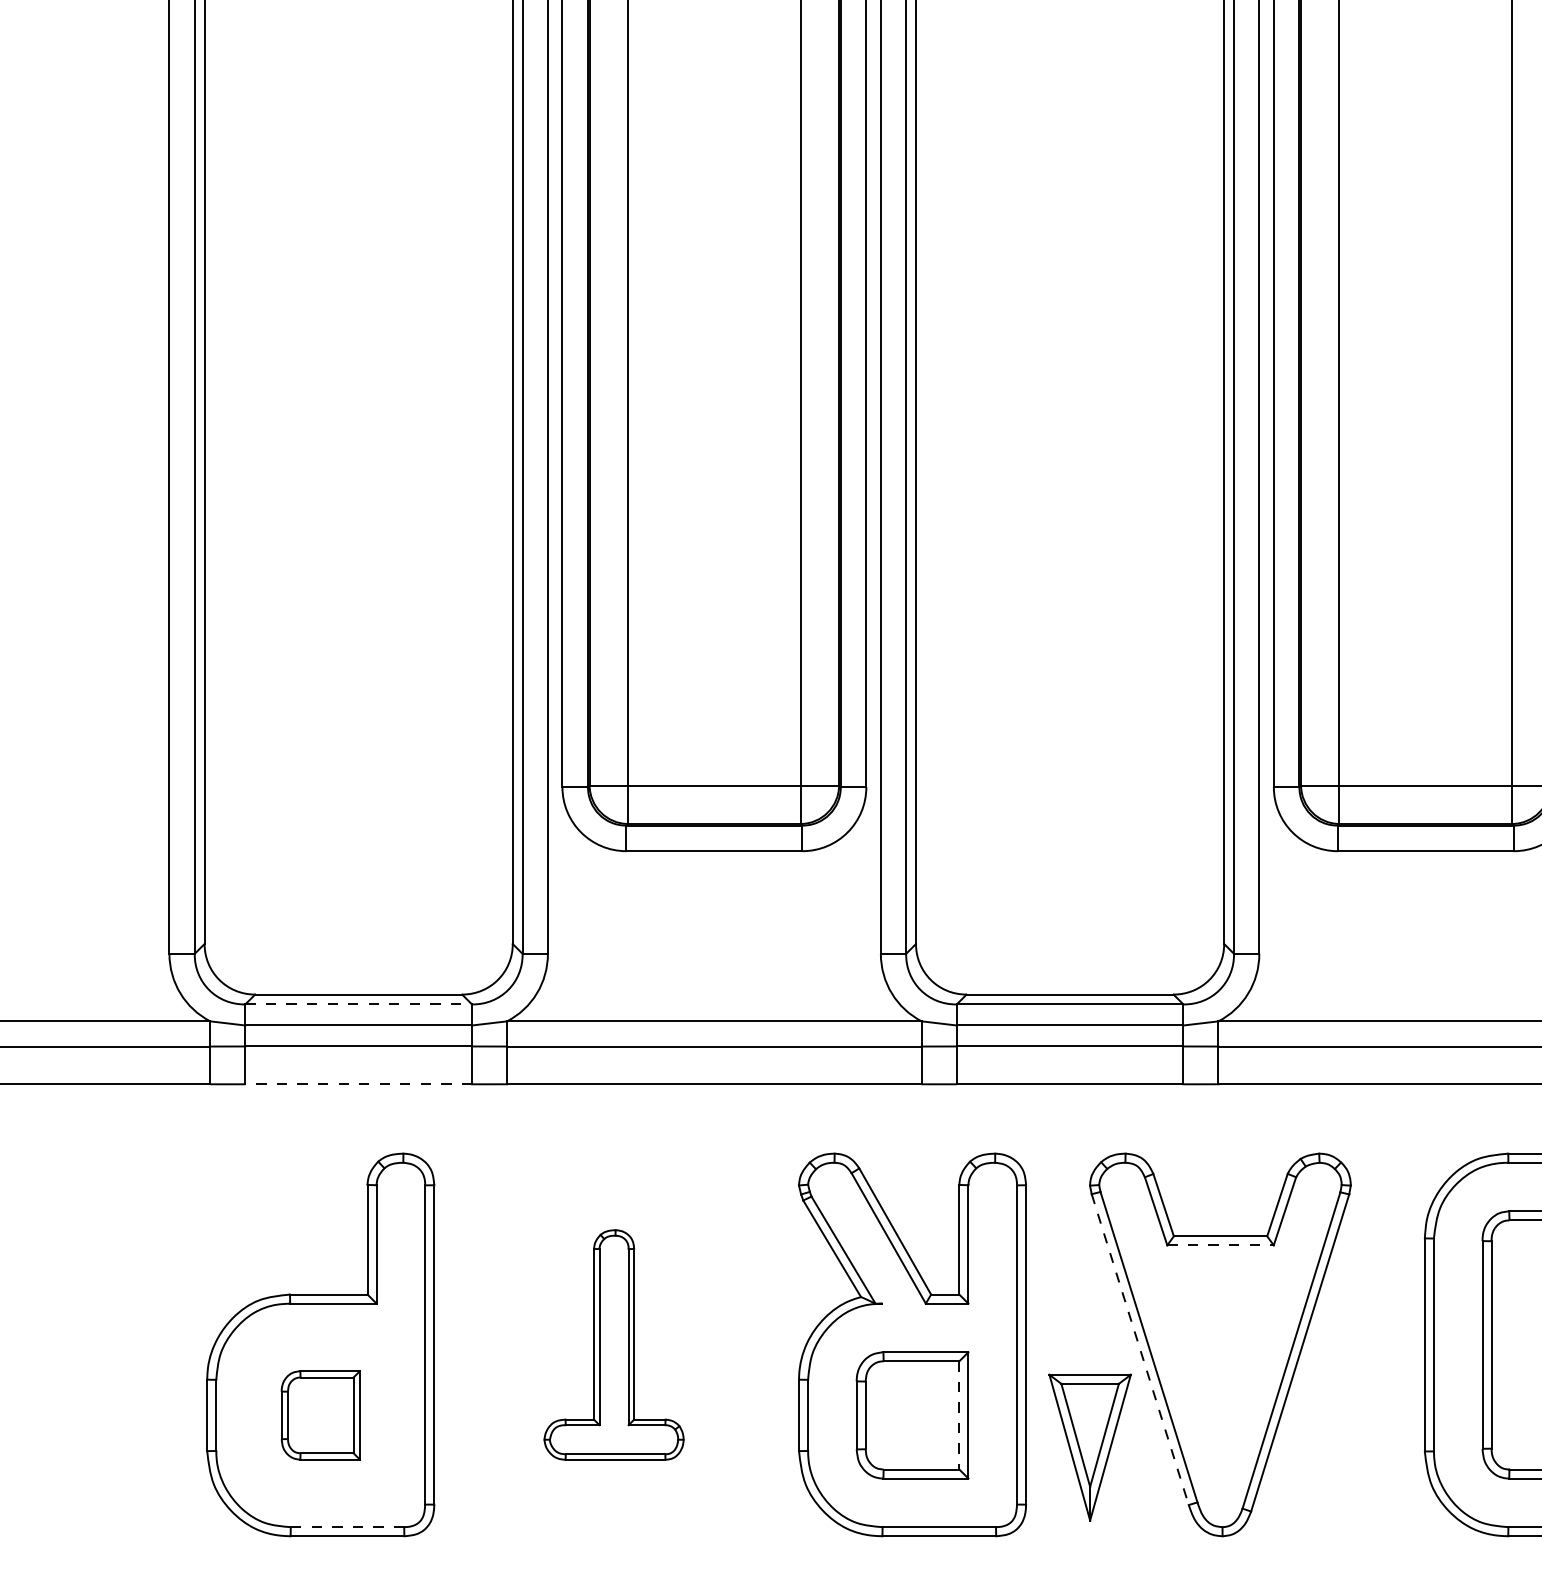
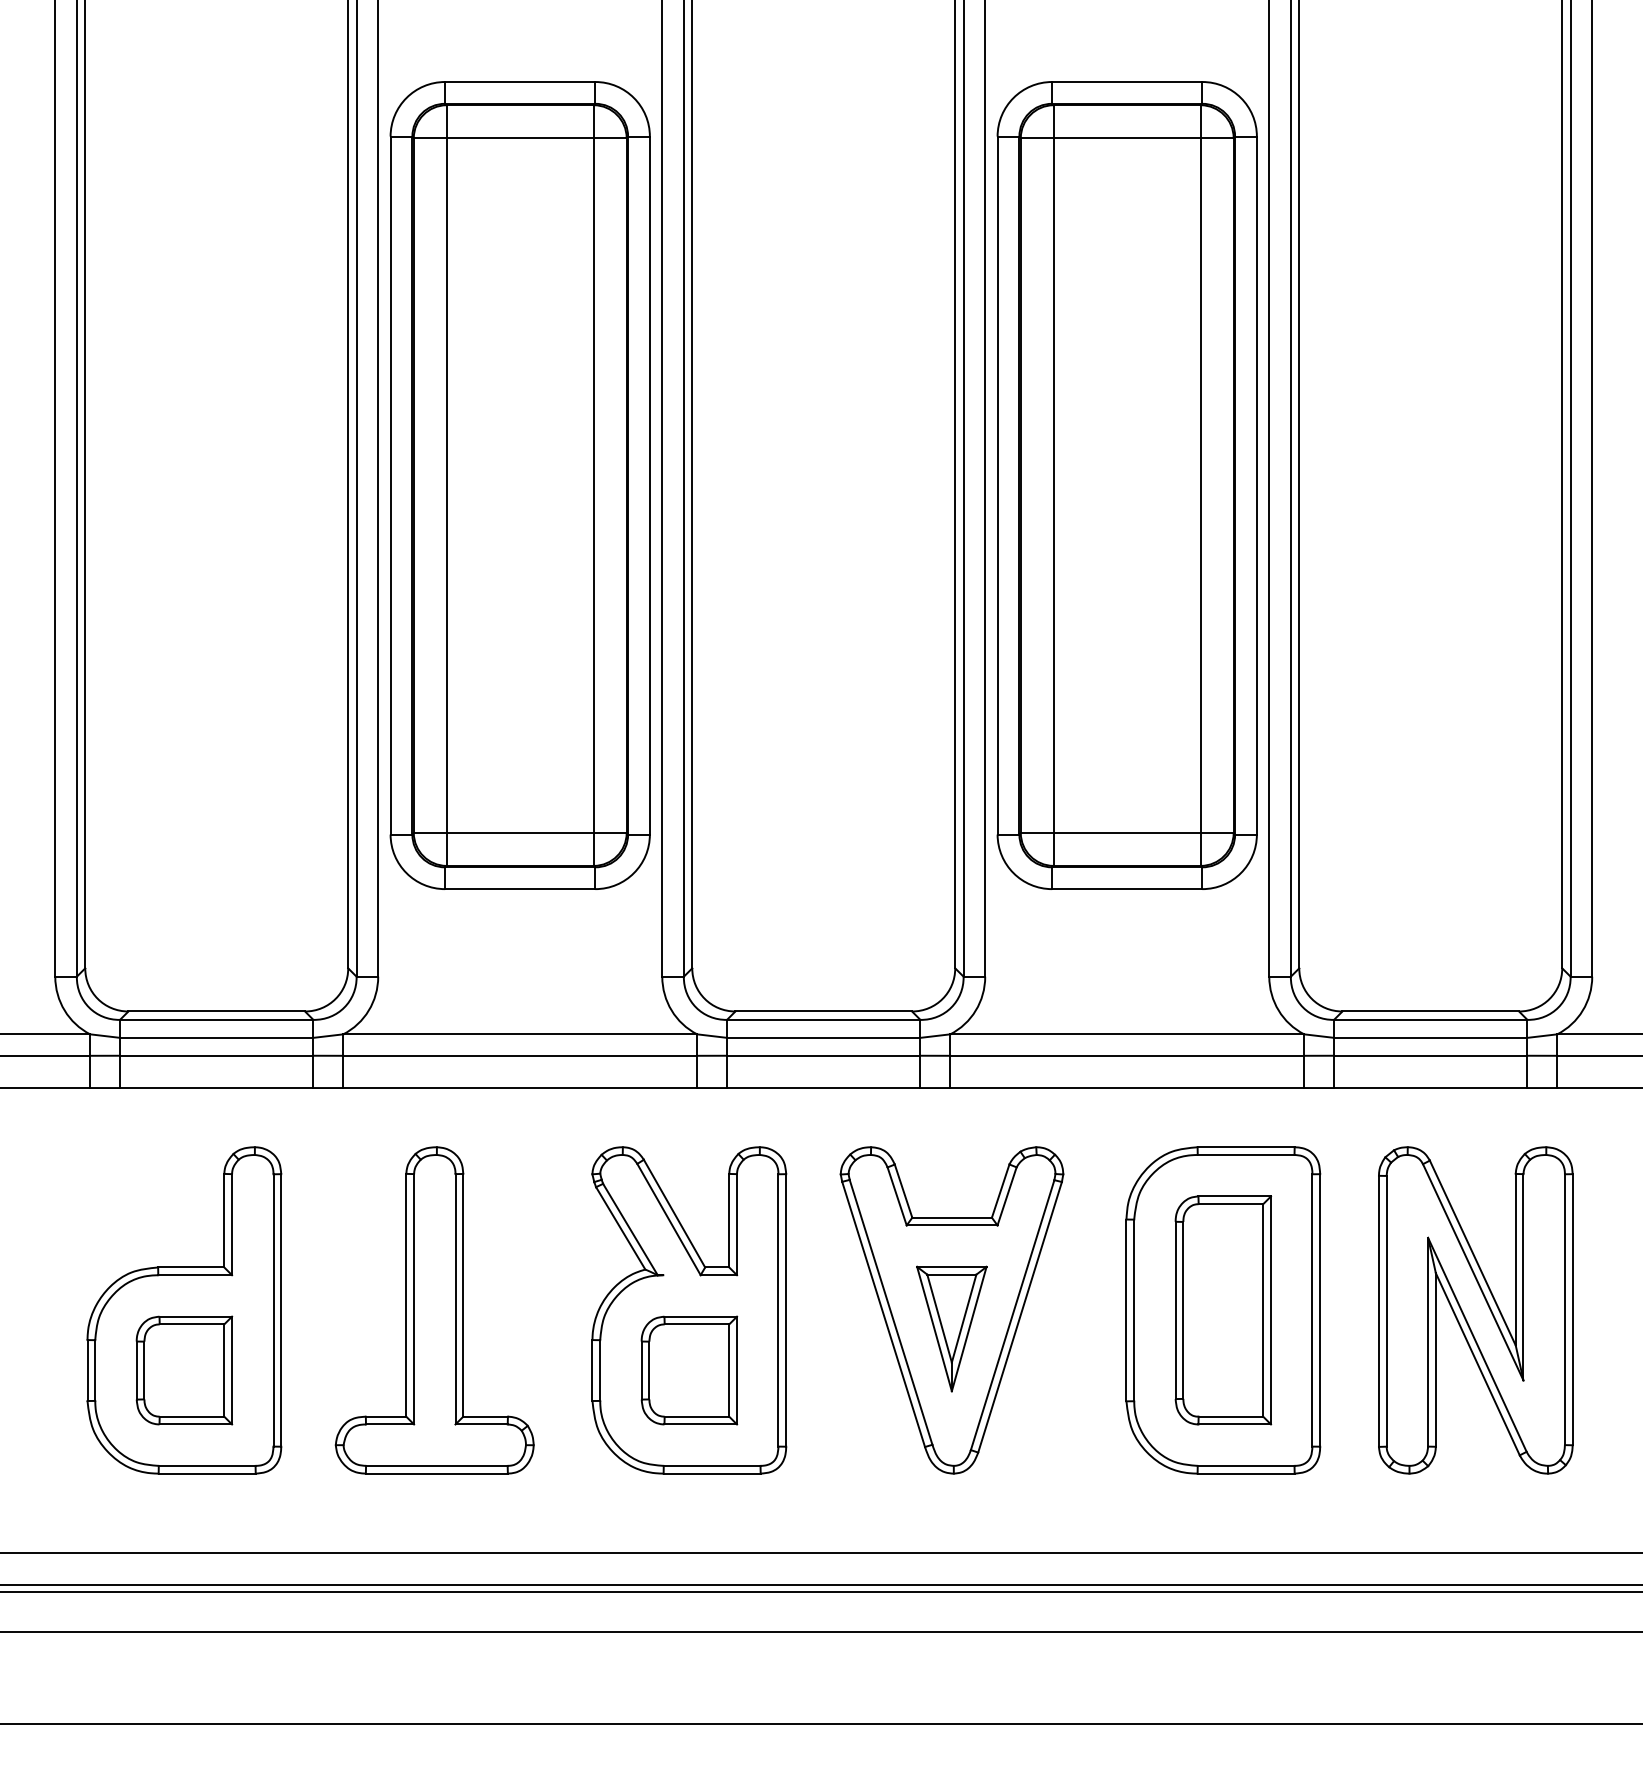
line: (358, 1003) -> (216, 1019), dashed -> solid
line: (358, 1084) -> (216, 1088), dashed -> solid
line: (1220, 1245) -> (952, 1225), dashed -> solid
part: (613, 1345) -> (434, 1310), size x1.67
line: (1140, 1349) -> (883, 1314), dashed -> solid
part: (320, 1415) -> (184, 1370), size x1.43
line: (959, 1416) -> (729, 1371), dashed -> solid
part: (1089, 1446) -> (951, 1328), moved
line: (346, 1526) -> (206, 1465), dashed -> solid

